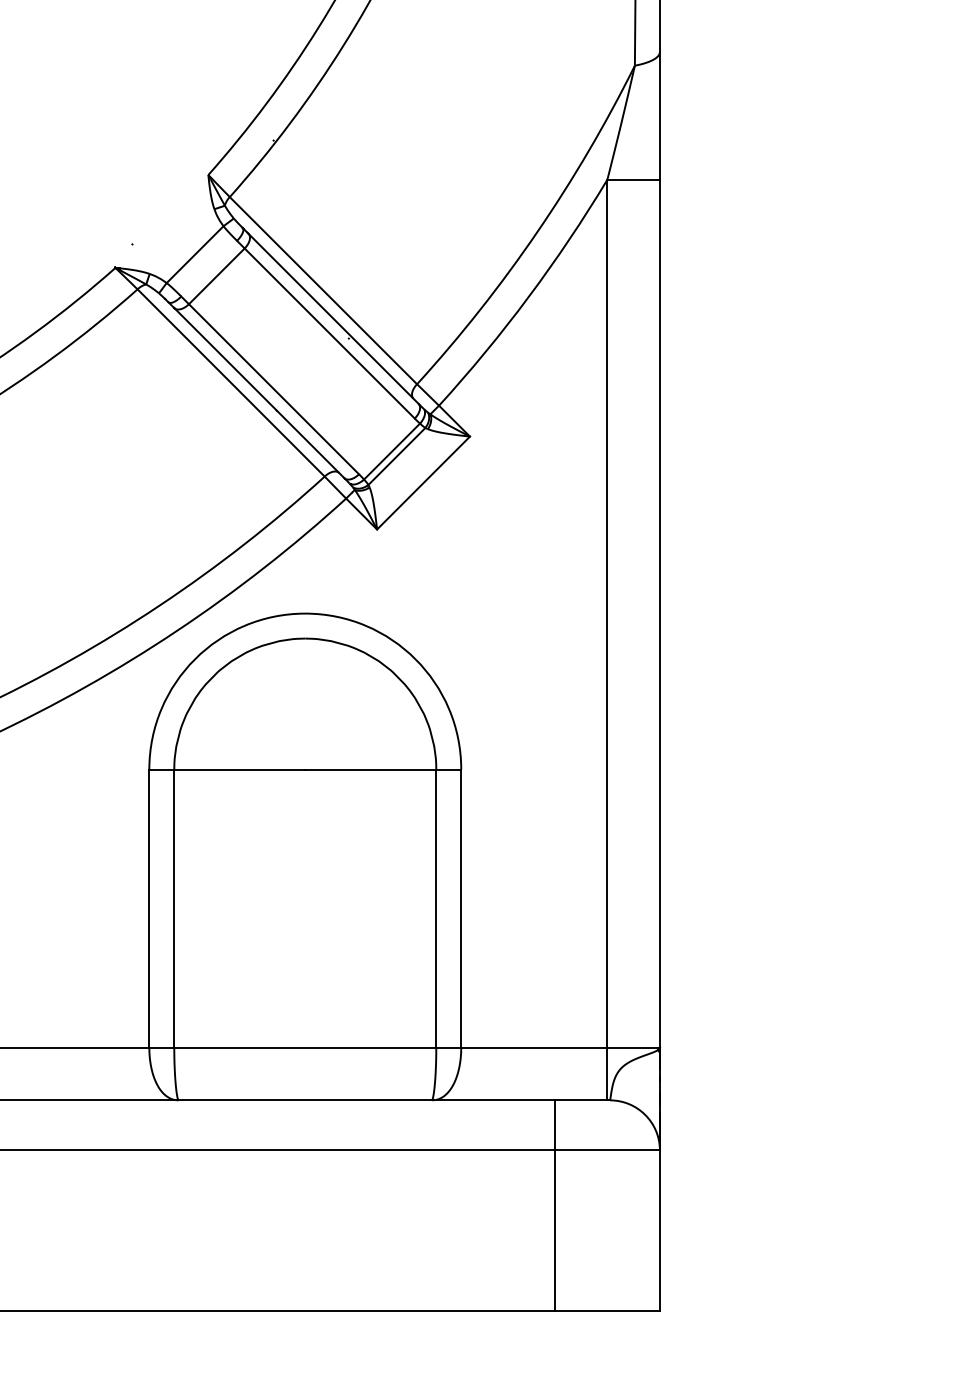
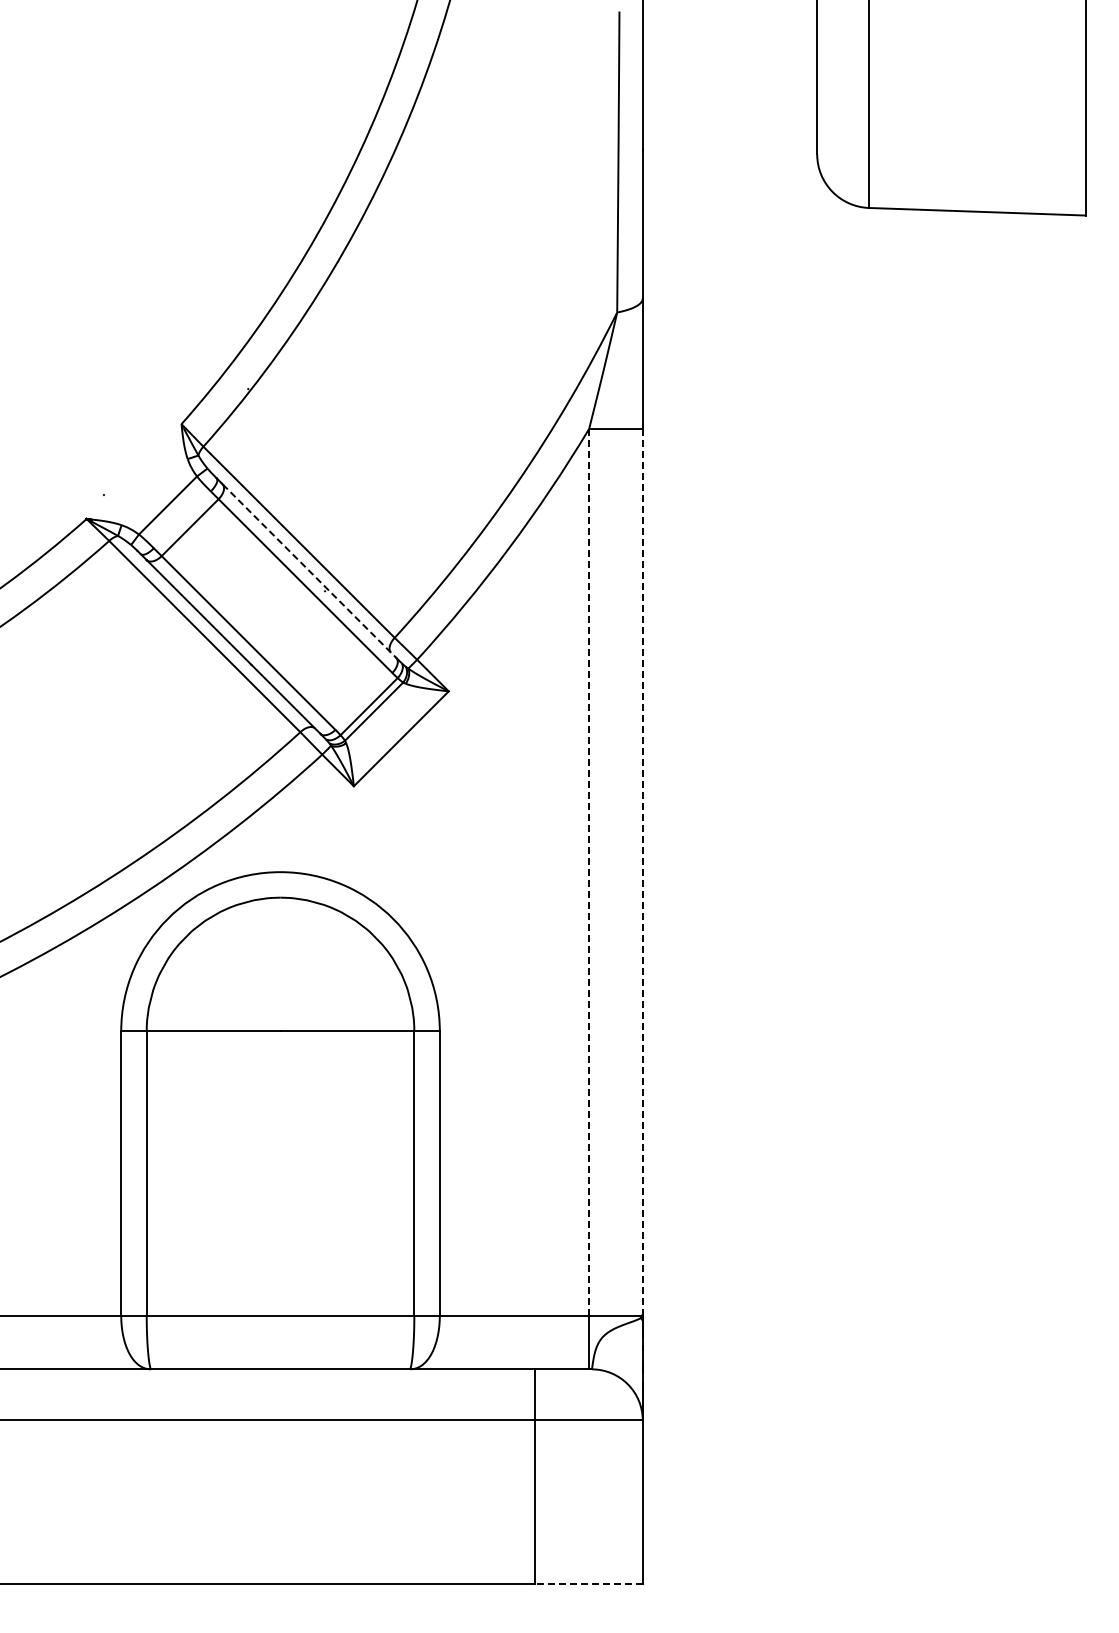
line: (333, 319) -> (309, 571), solid -> dashed
line: (607, 612) -> (589, 871), solid -> dashed
line: (659, 613) -> (642, 872), solid -> dashed
line: (607, 1310) -> (589, 1584), solid -> dashed

